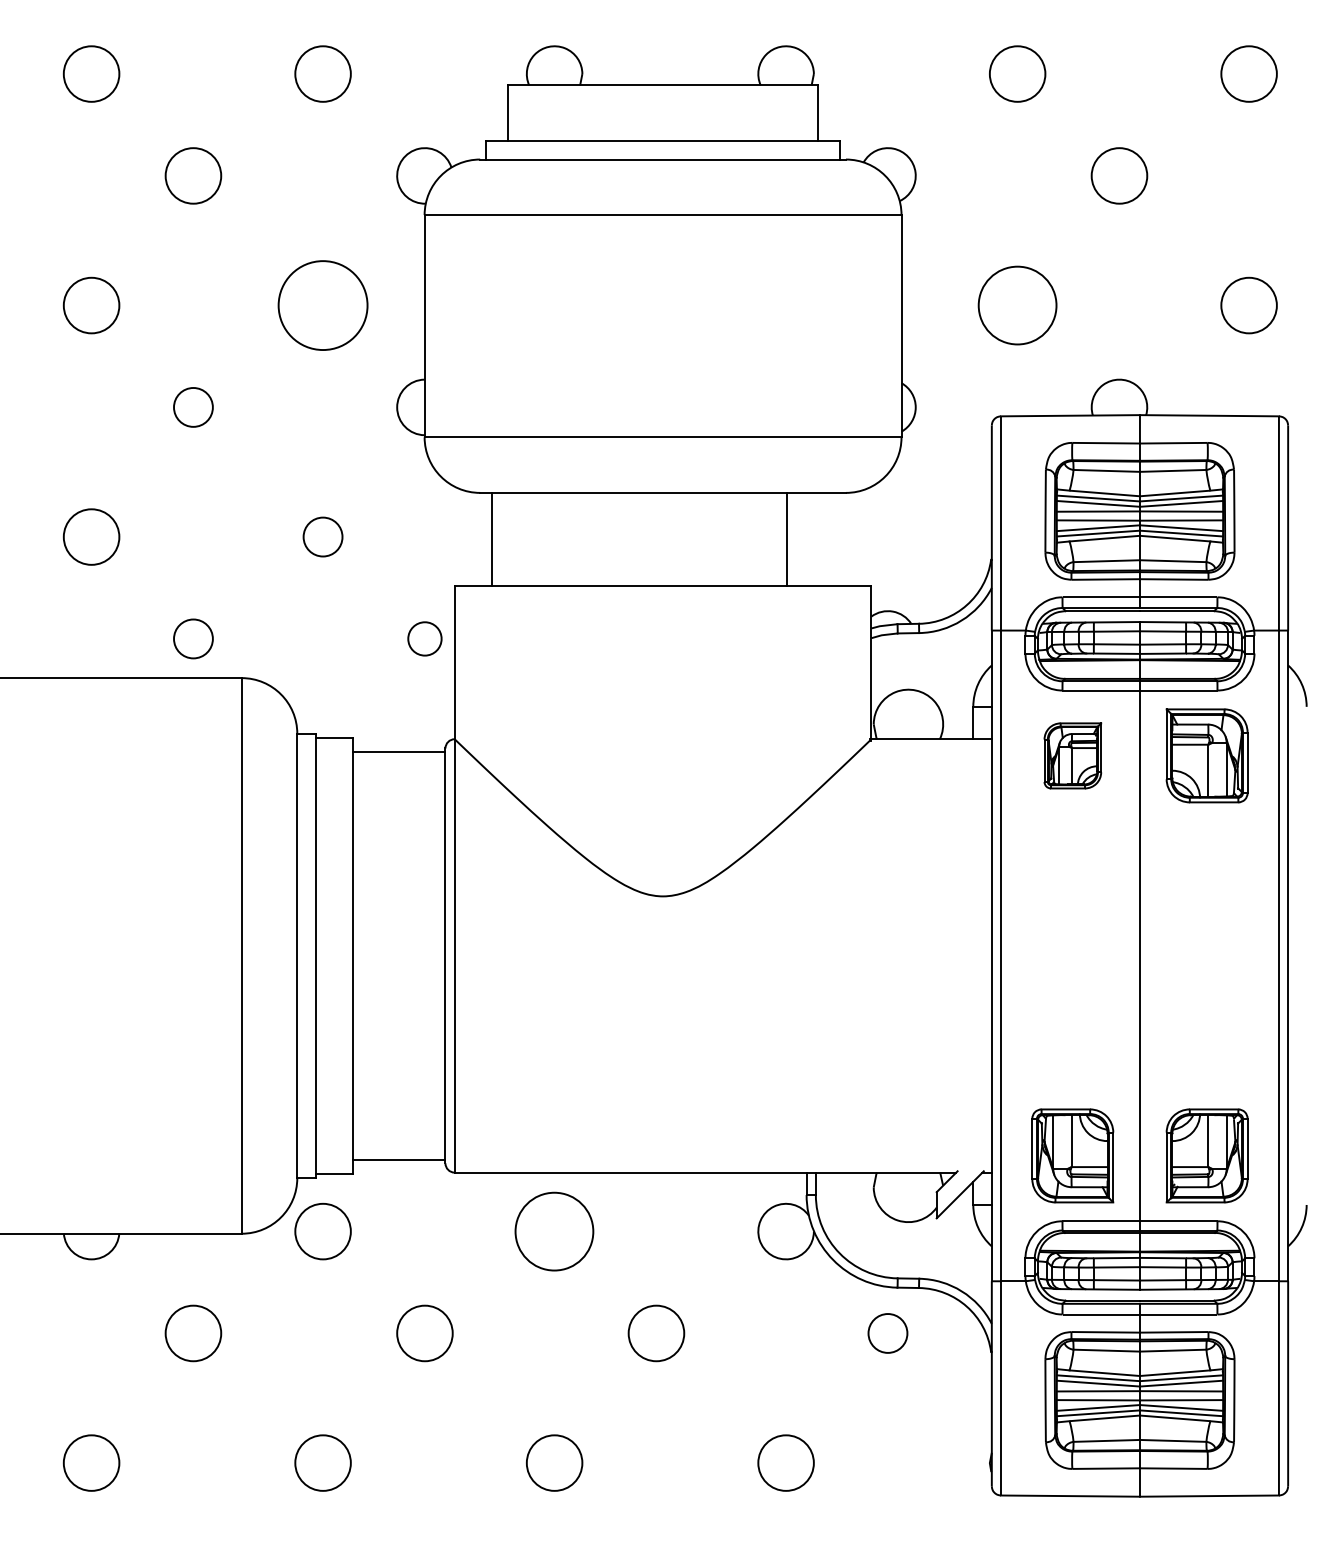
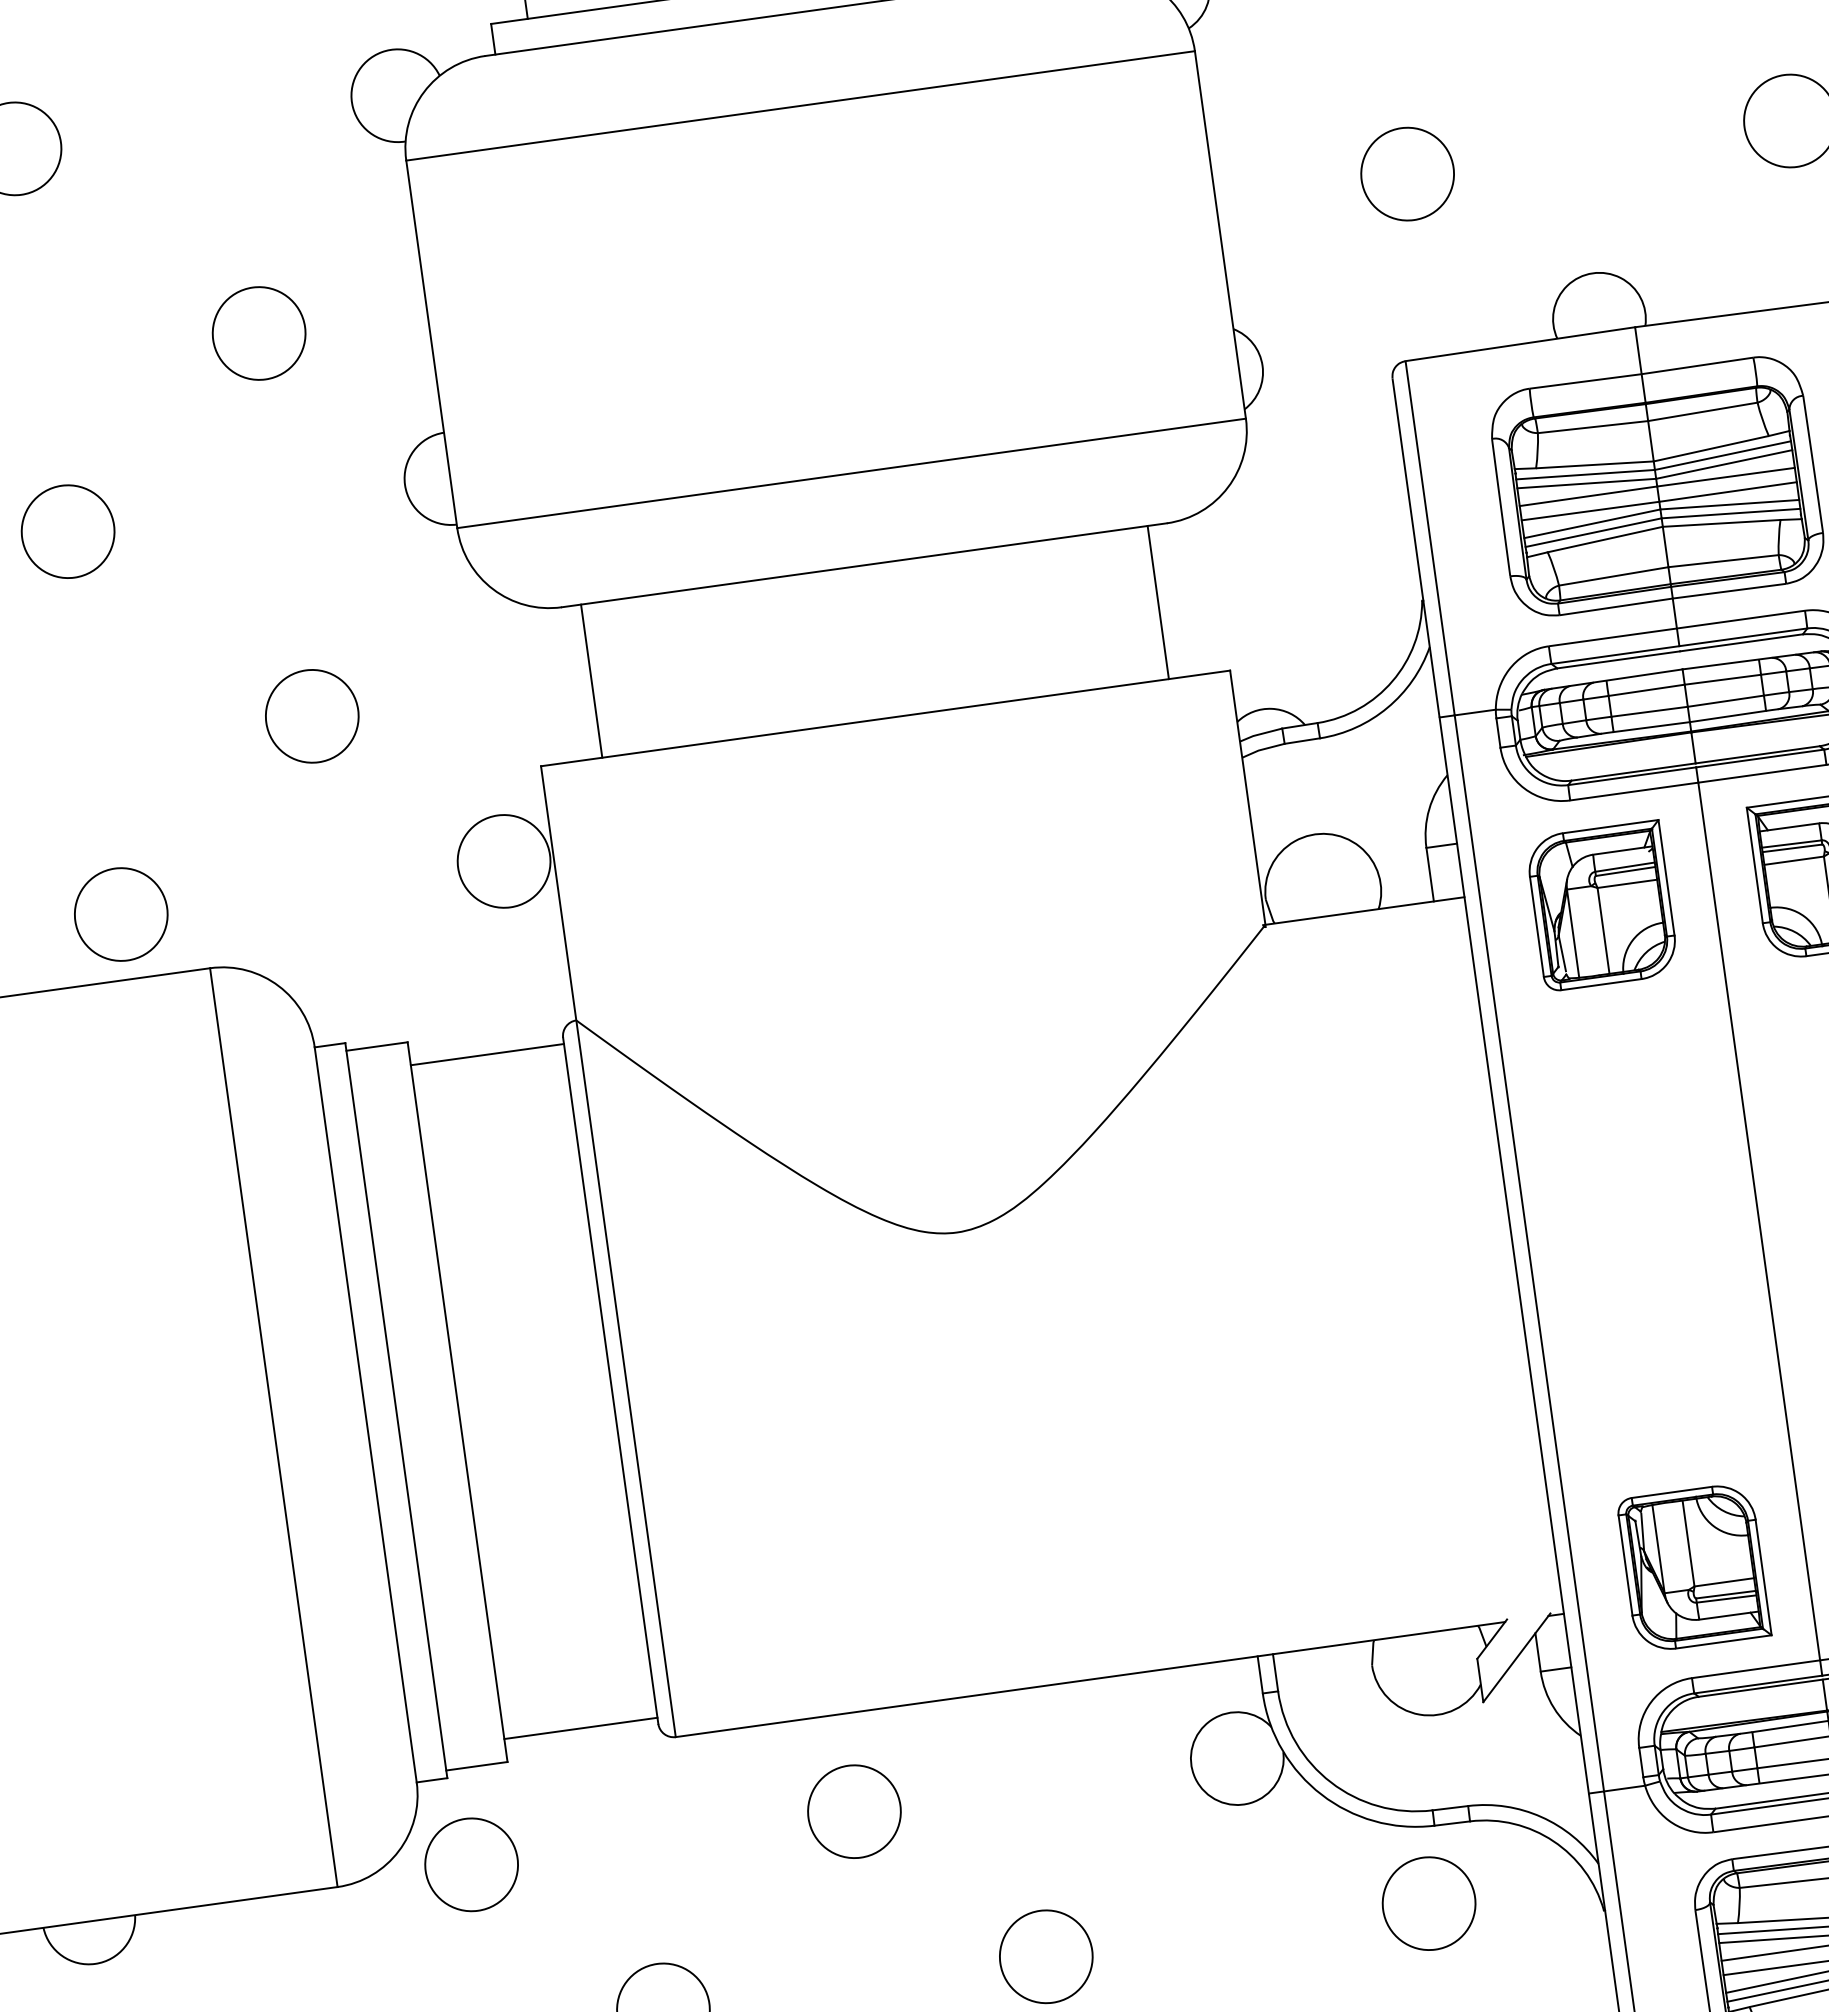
circle: (322, 305) -> (258, 333), size x0.62
circle: (1017, 305) -> (1407, 174), size x0.71
circle: (193, 407) -> (68, 531), size x1.43
circle: (322, 536) -> (311, 715), size x1.43
line: (787, 538) -> (1158, 601), moved
circle: (193, 638) -> (121, 913), size x1.43
circle: (424, 638) -> (503, 860), size x1.67
part: (1072, 755) -> (1601, 905), size x1.43
circle: (554, 1231) -> (854, 1811), size x0.71
circle: (887, 1333) -> (1428, 1903), size x1.43

